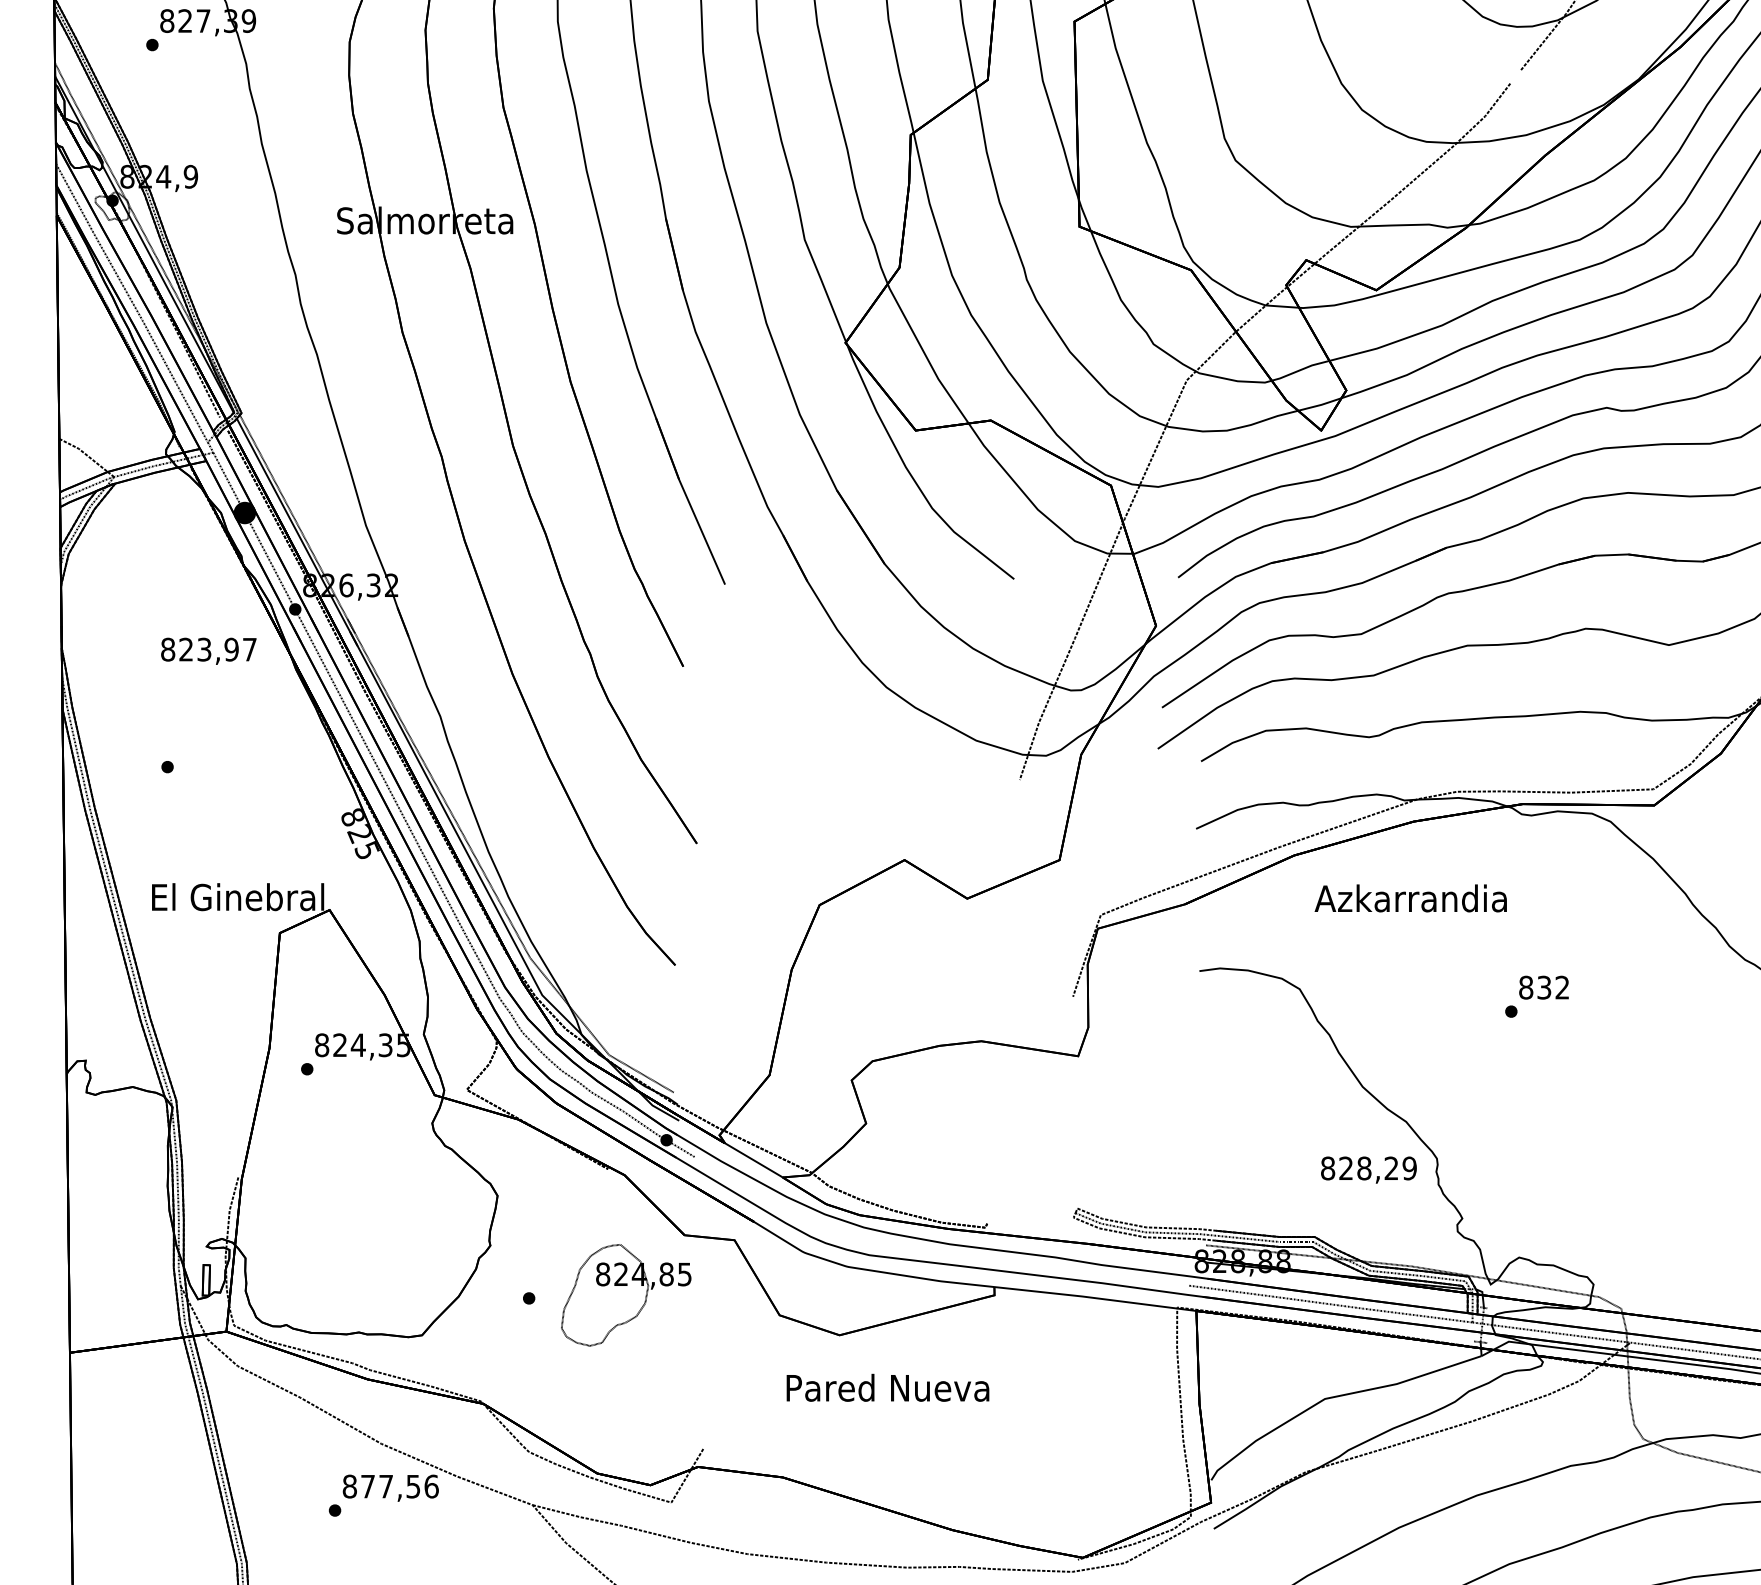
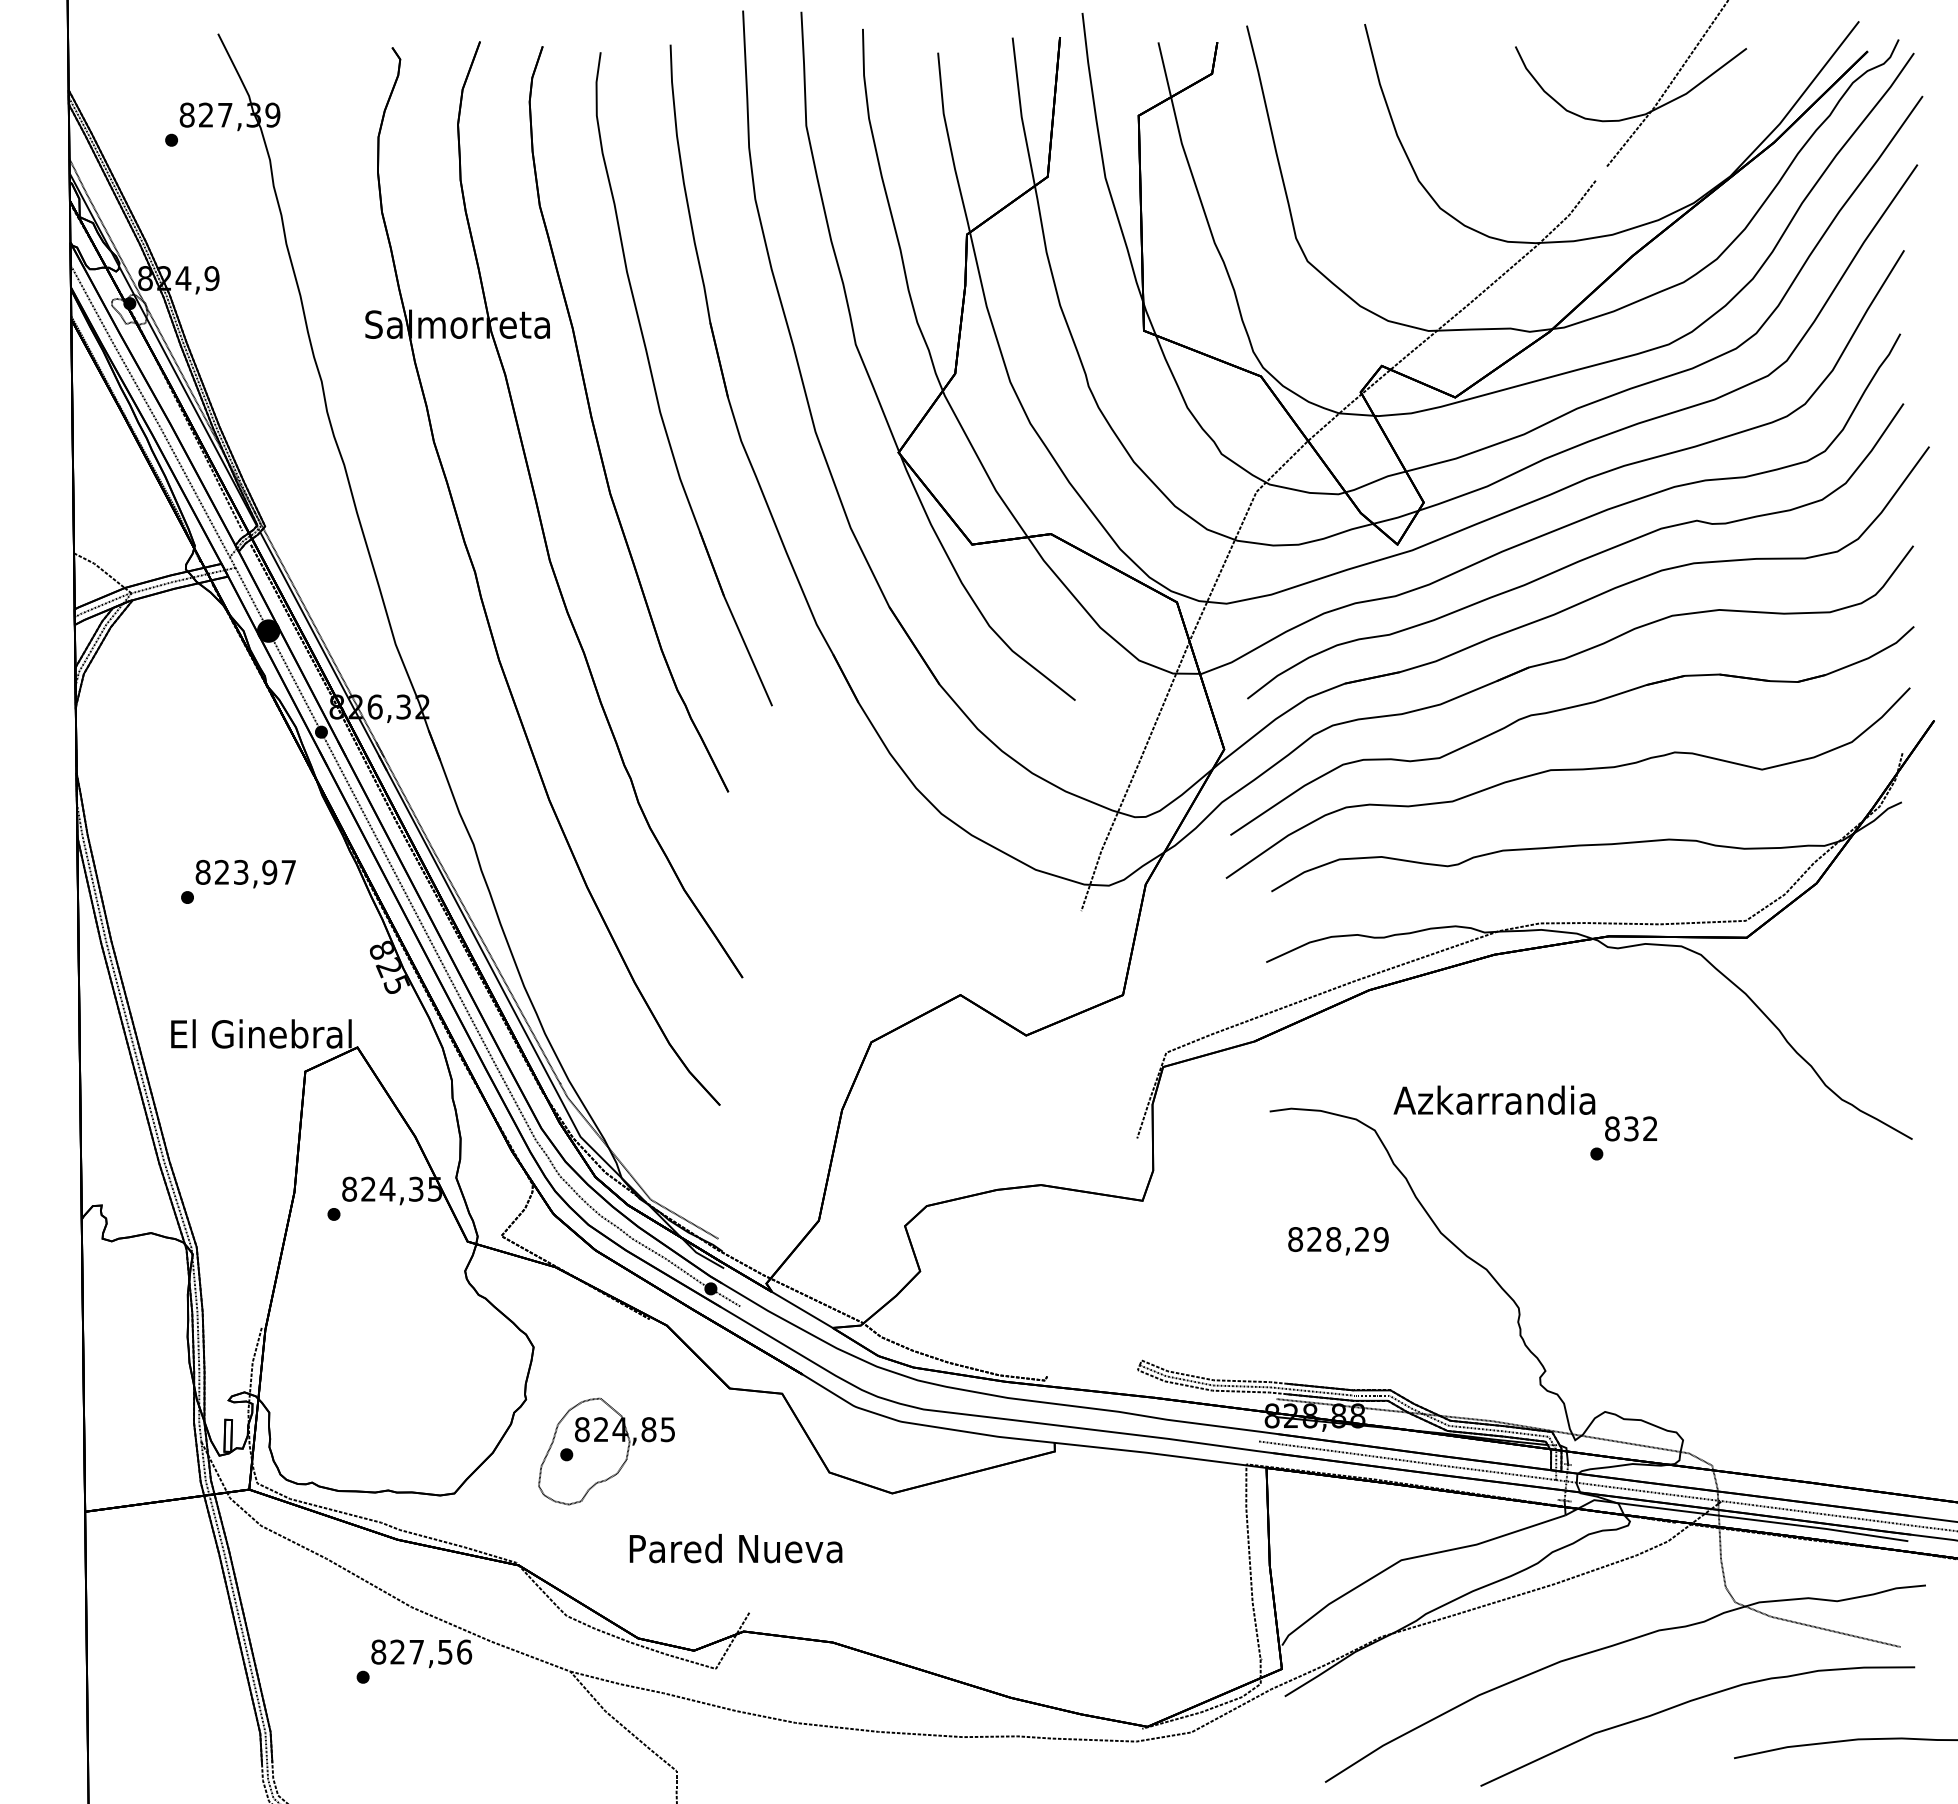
text: (208, 650) -> (245, 873), moved
text: (1410, 897) -> (1494, 1099), moved
text: (1368, 1170) -> (1338, 1241), moved
part: (626, 1295) -> (606, 1451), moved
text: (887, 1387) -> (735, 1548), moved
text: (367, 1485) -> (397, 1651), 877,56 -> 827,56

